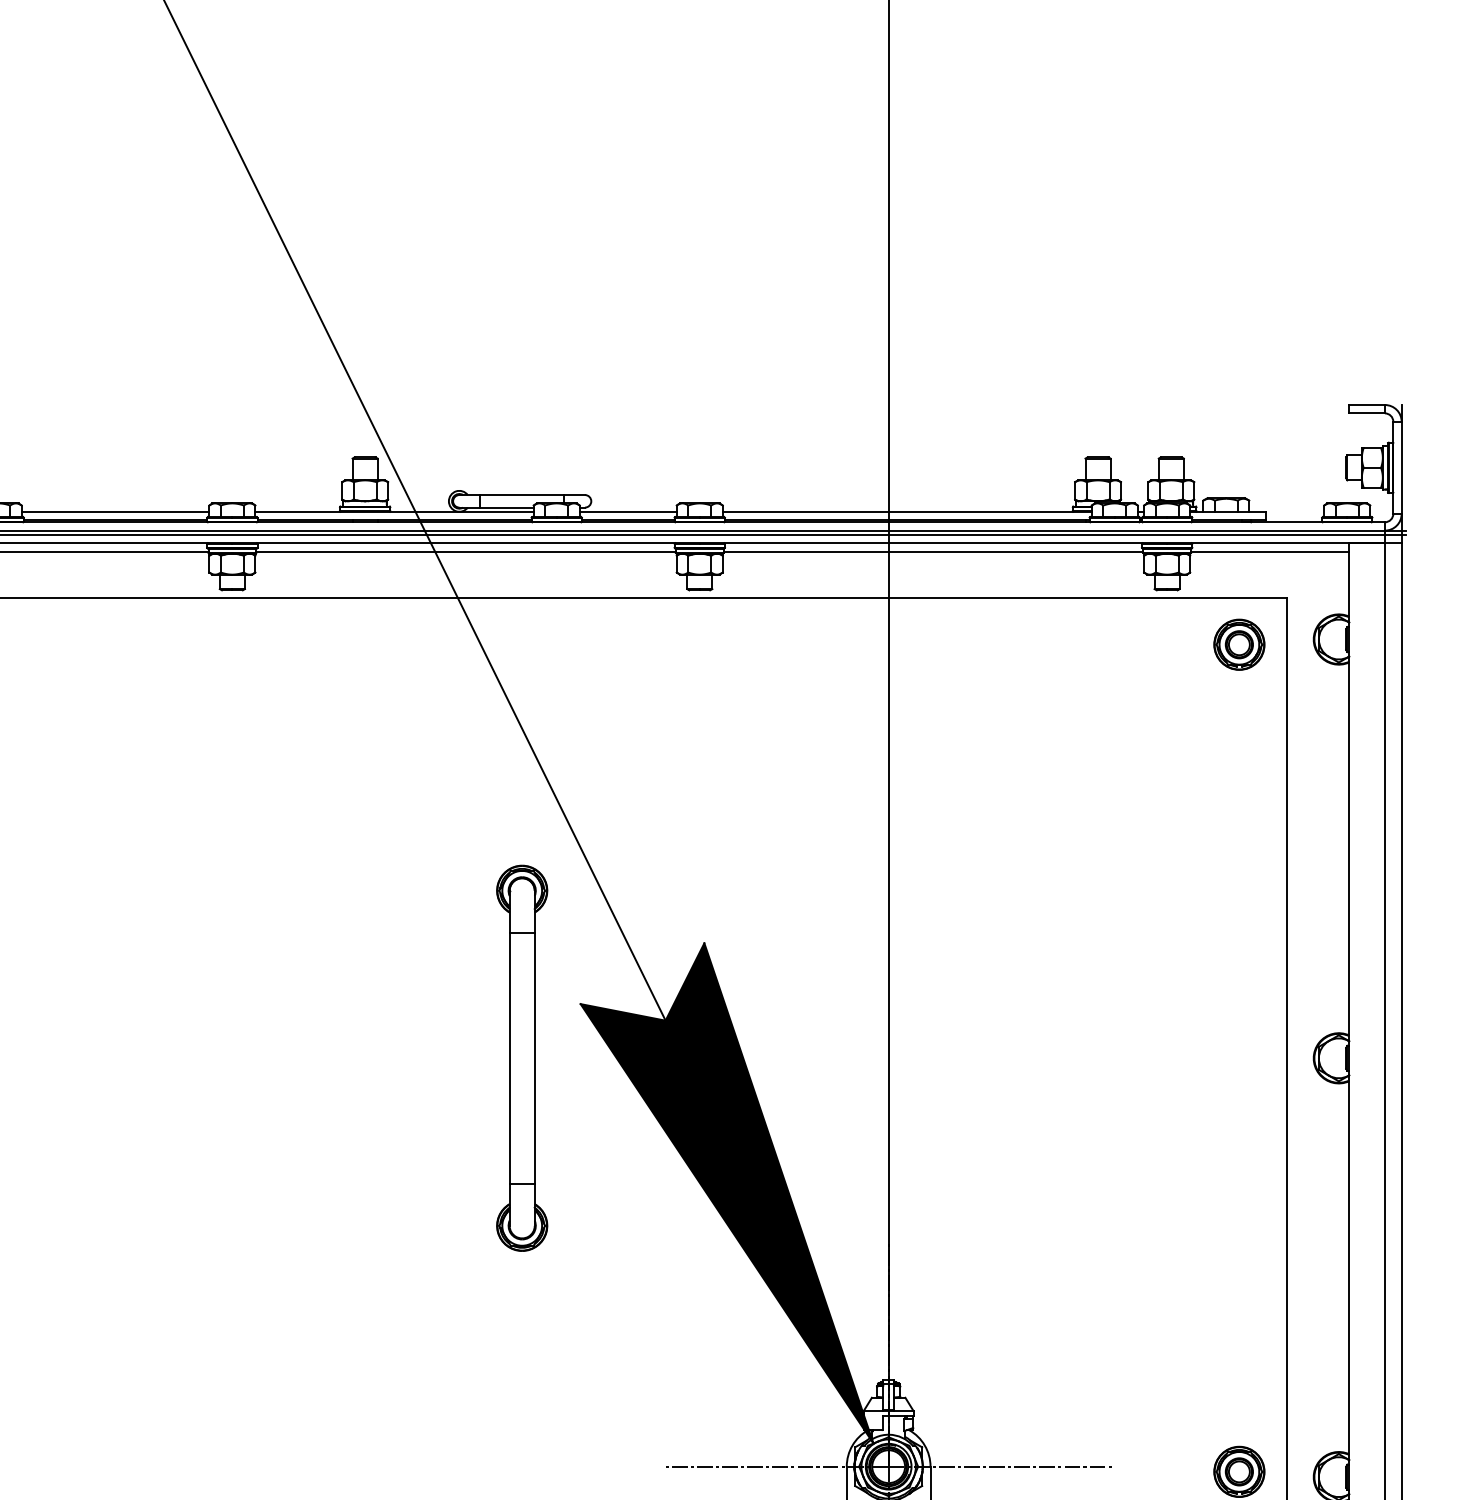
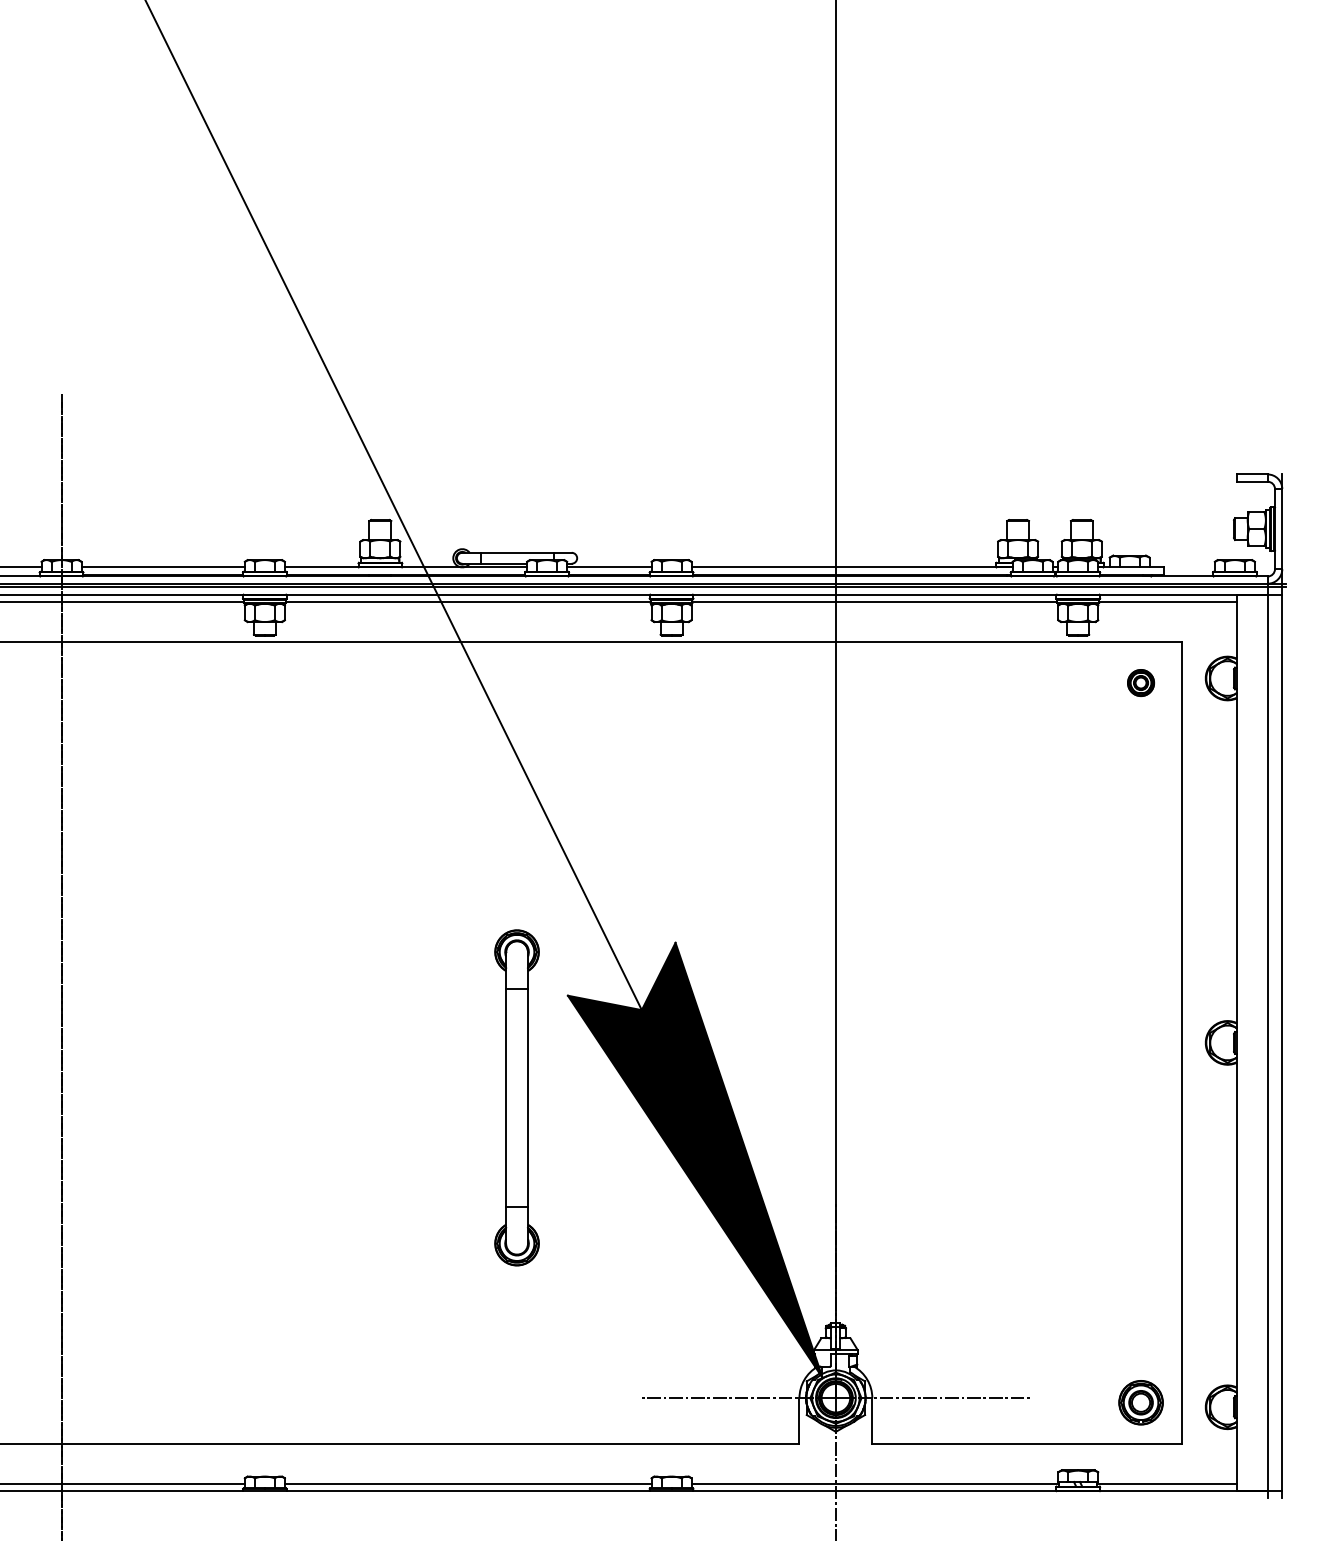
part: (1238, 644) -> (1140, 682), size x0.6
part: (521, 1057) -> (516, 1097), moved

